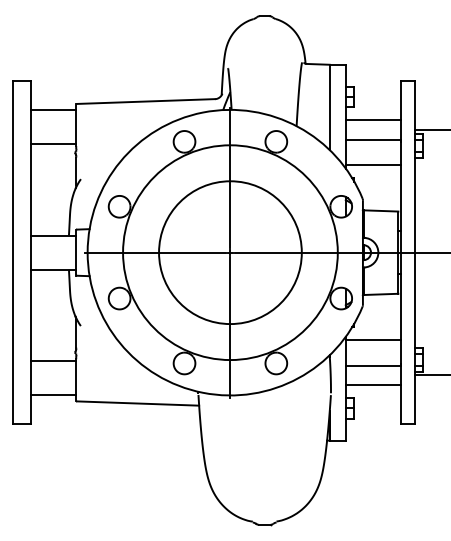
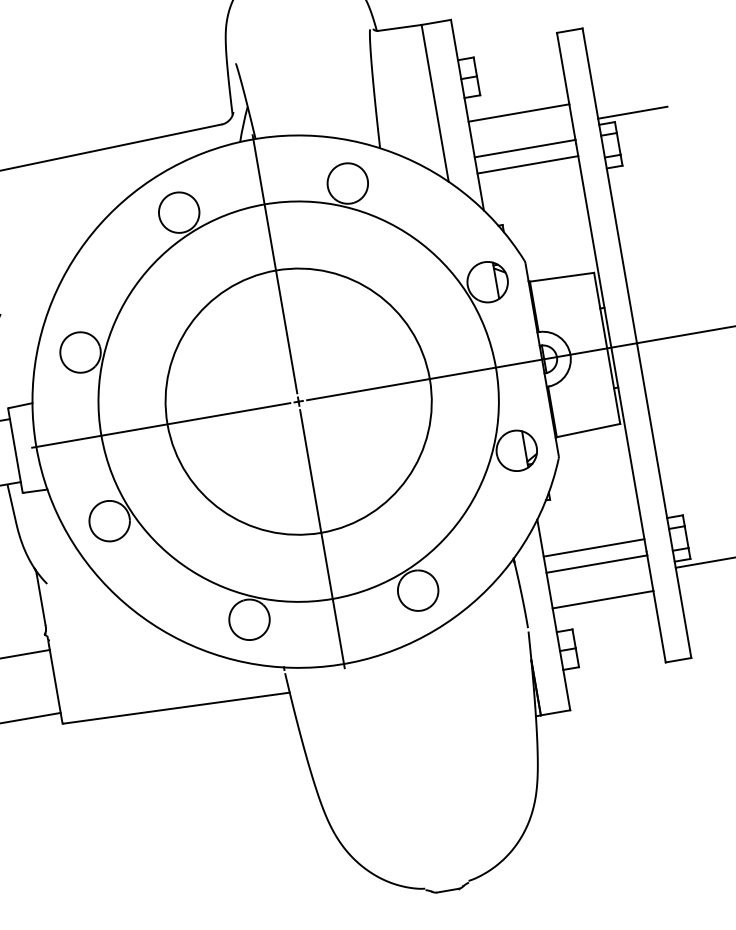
line: (372, 165) -> (526, 165), moved
line: (372, 339) -> (592, 547), moved

